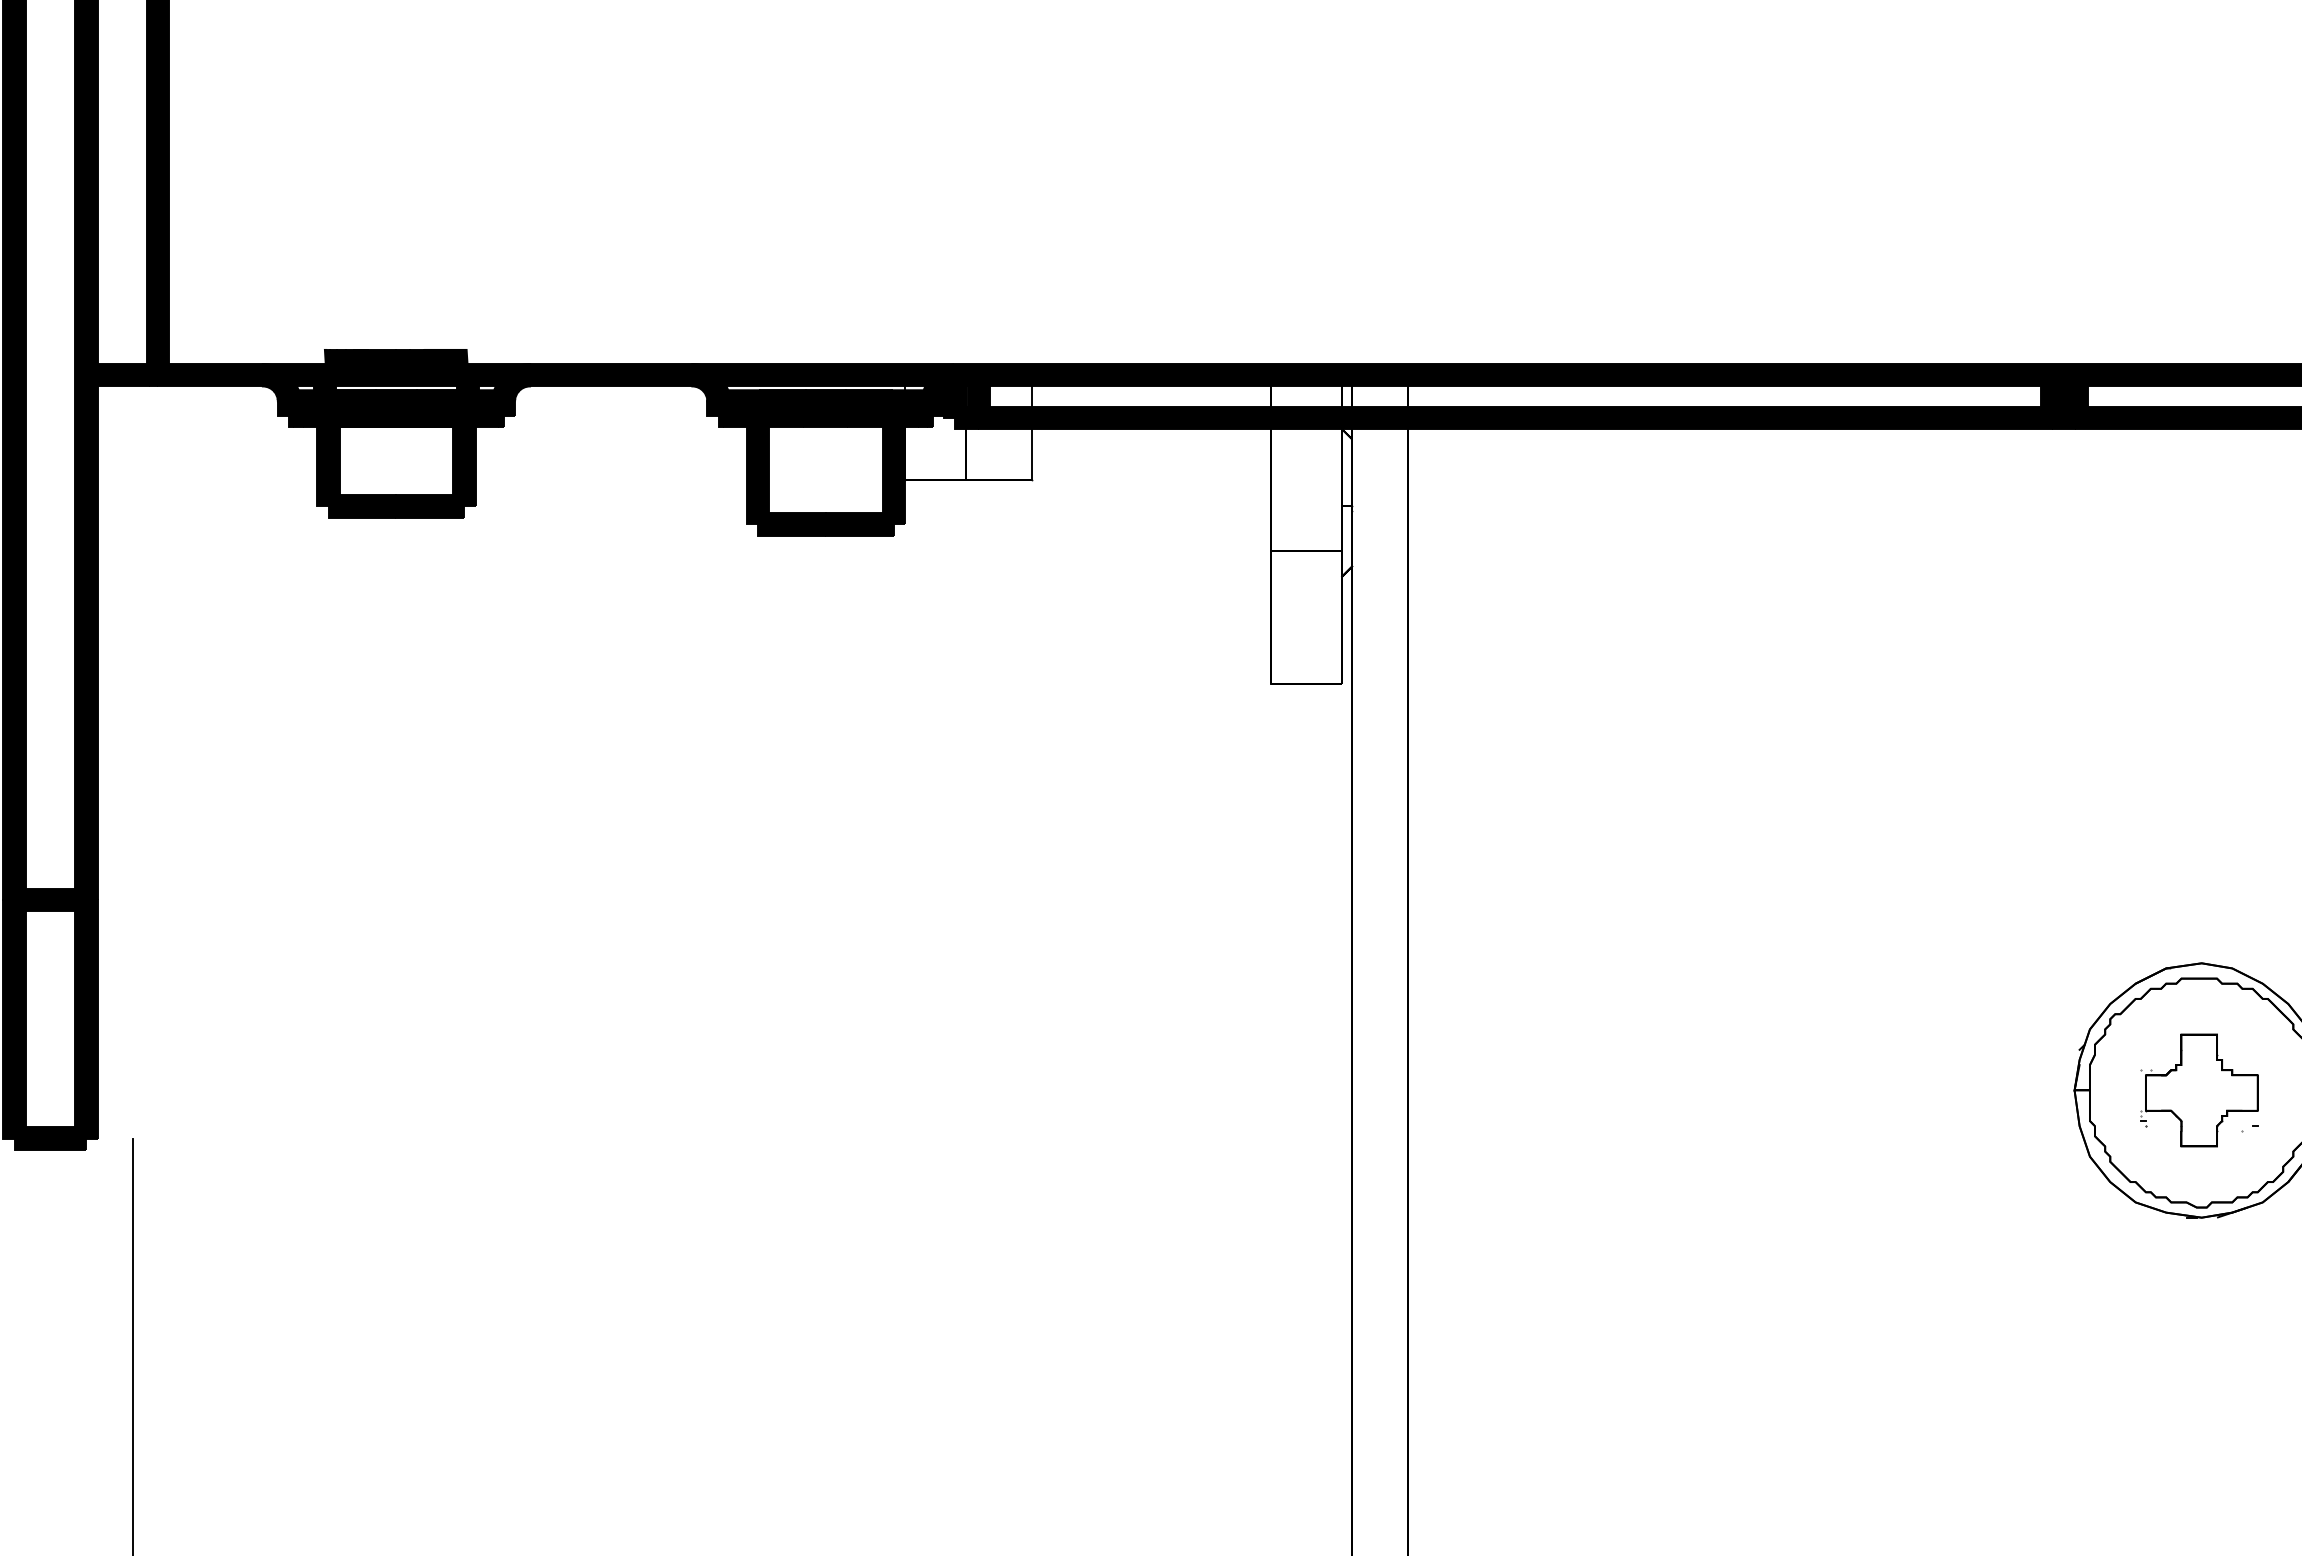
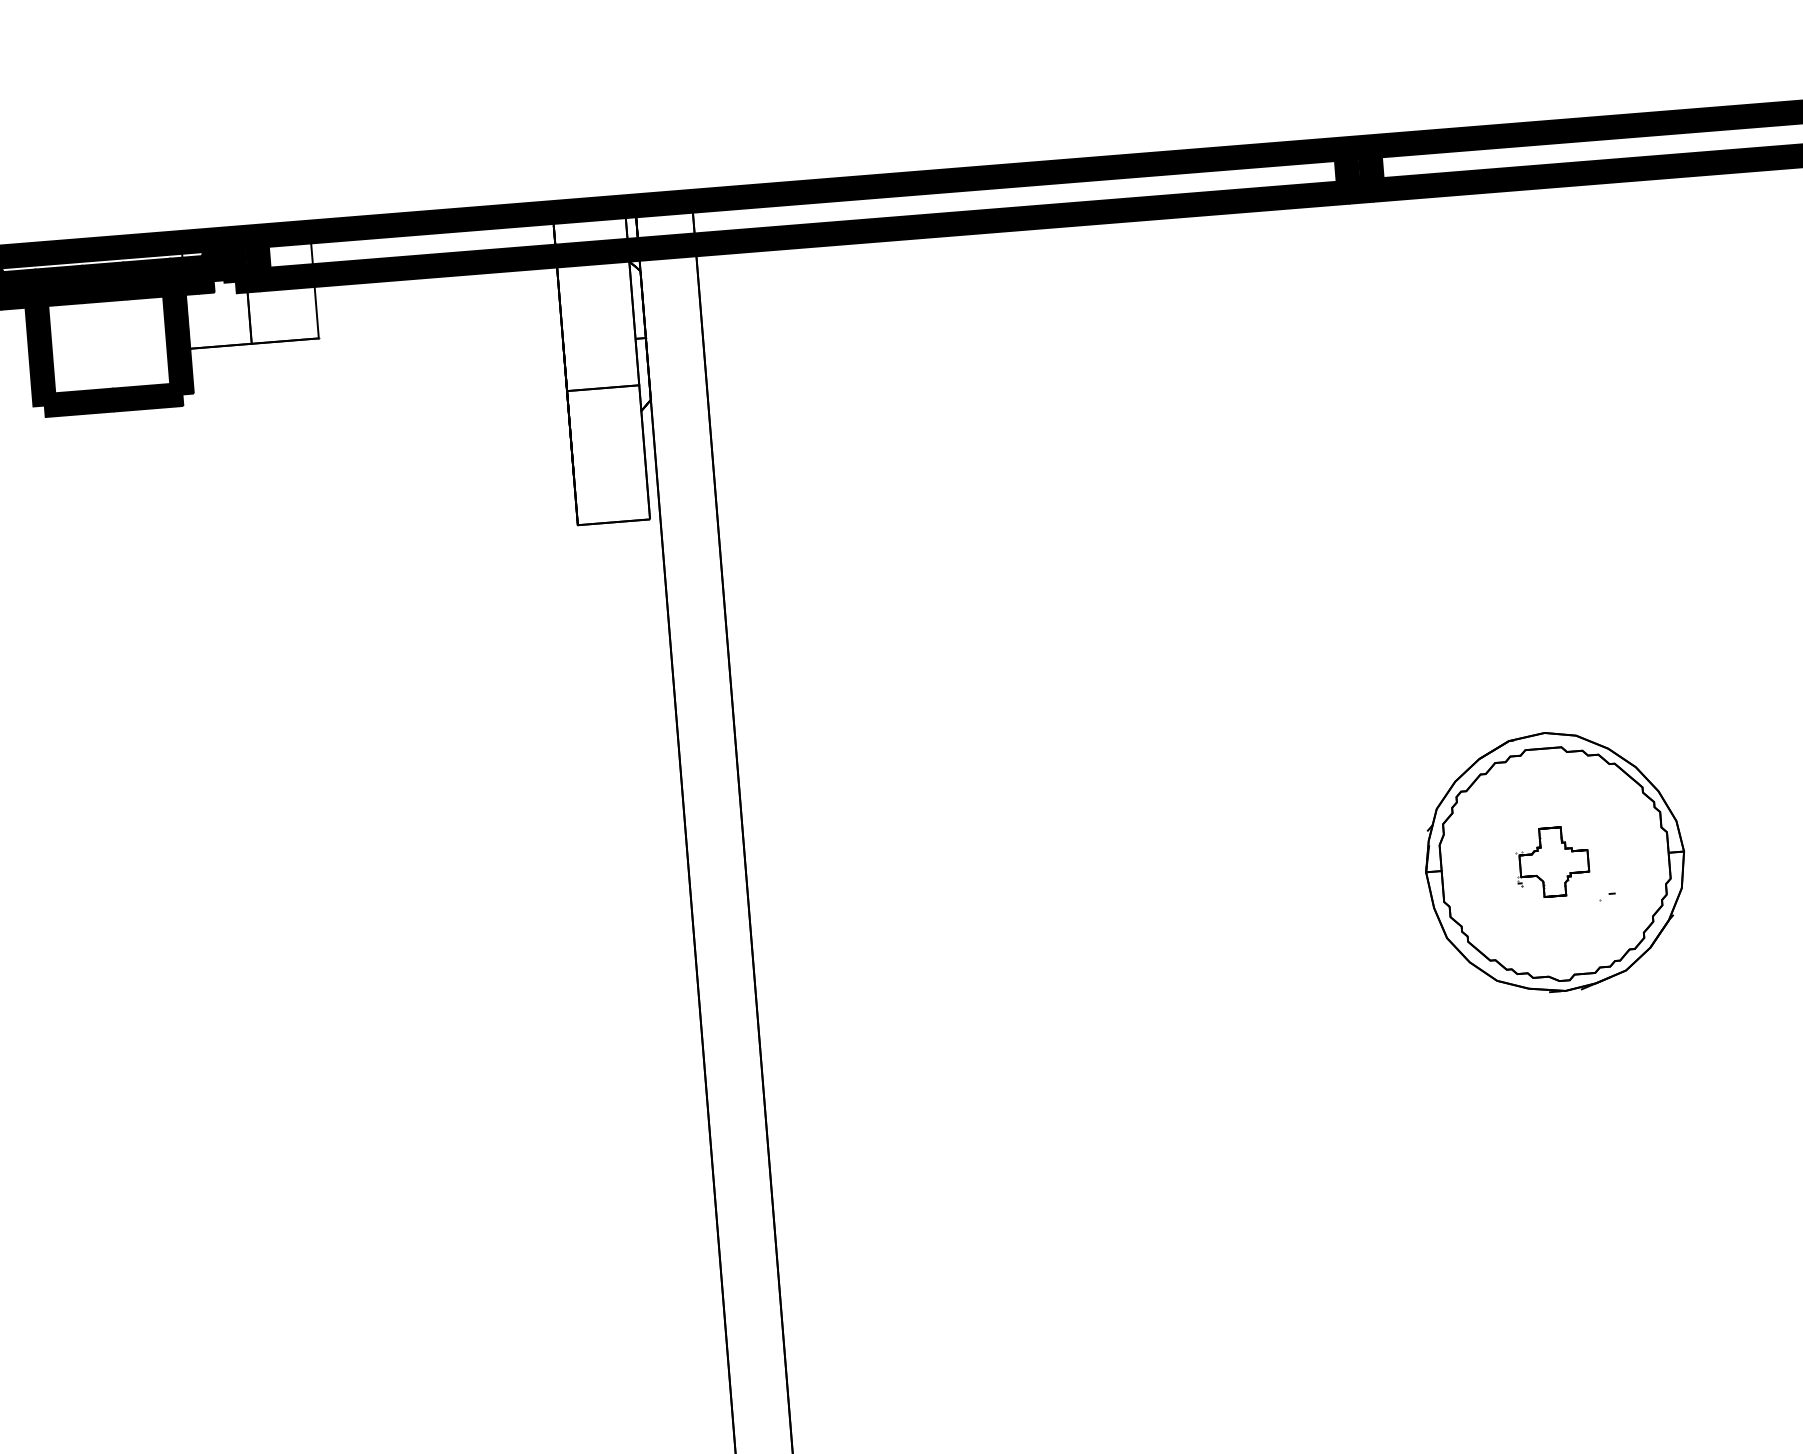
part: (2199, 1090) -> (1552, 862), size x0.6

